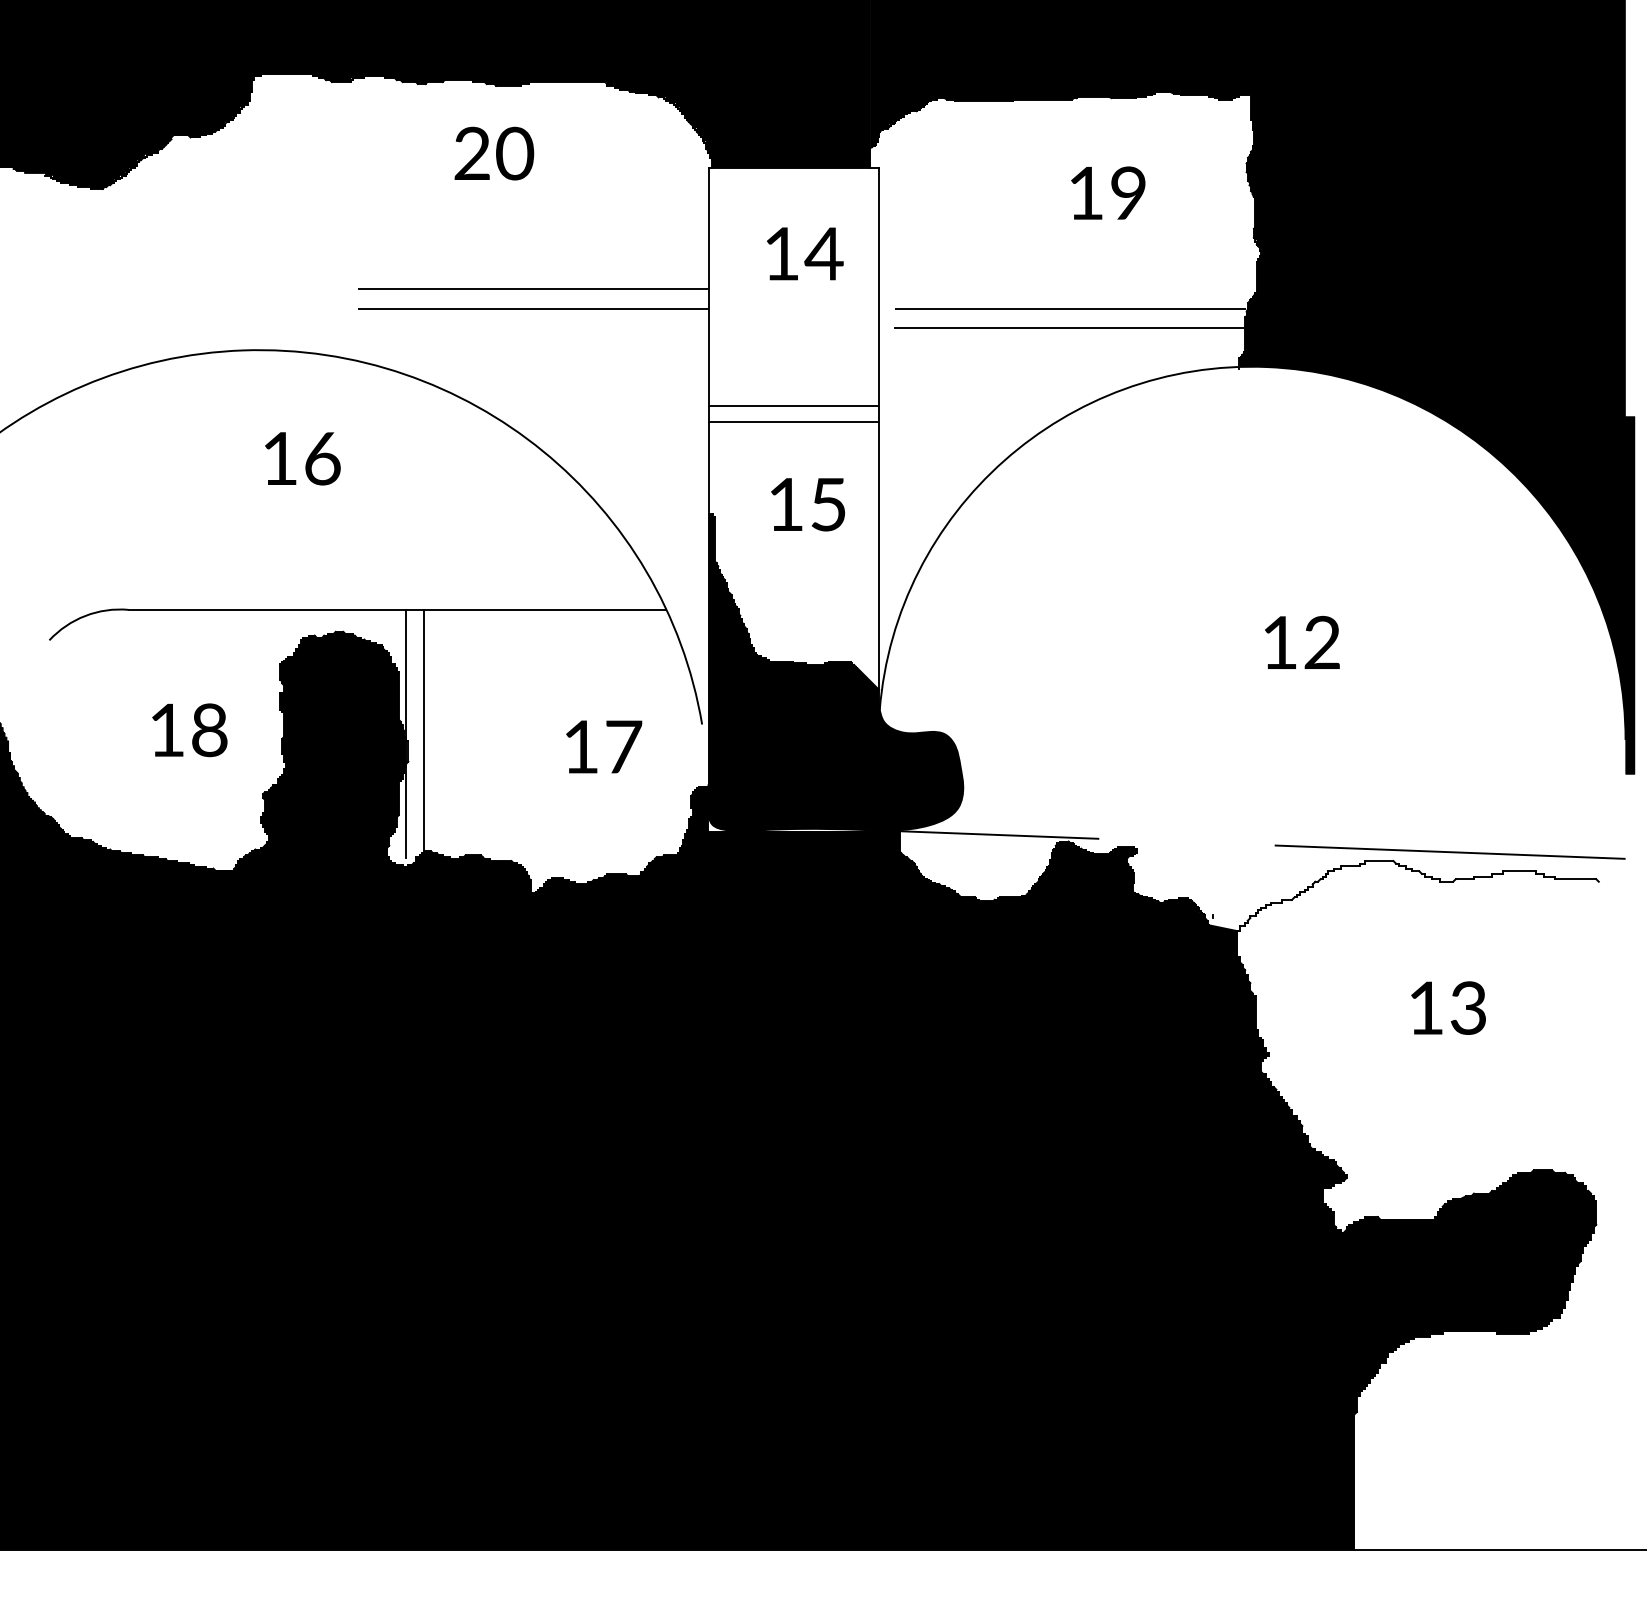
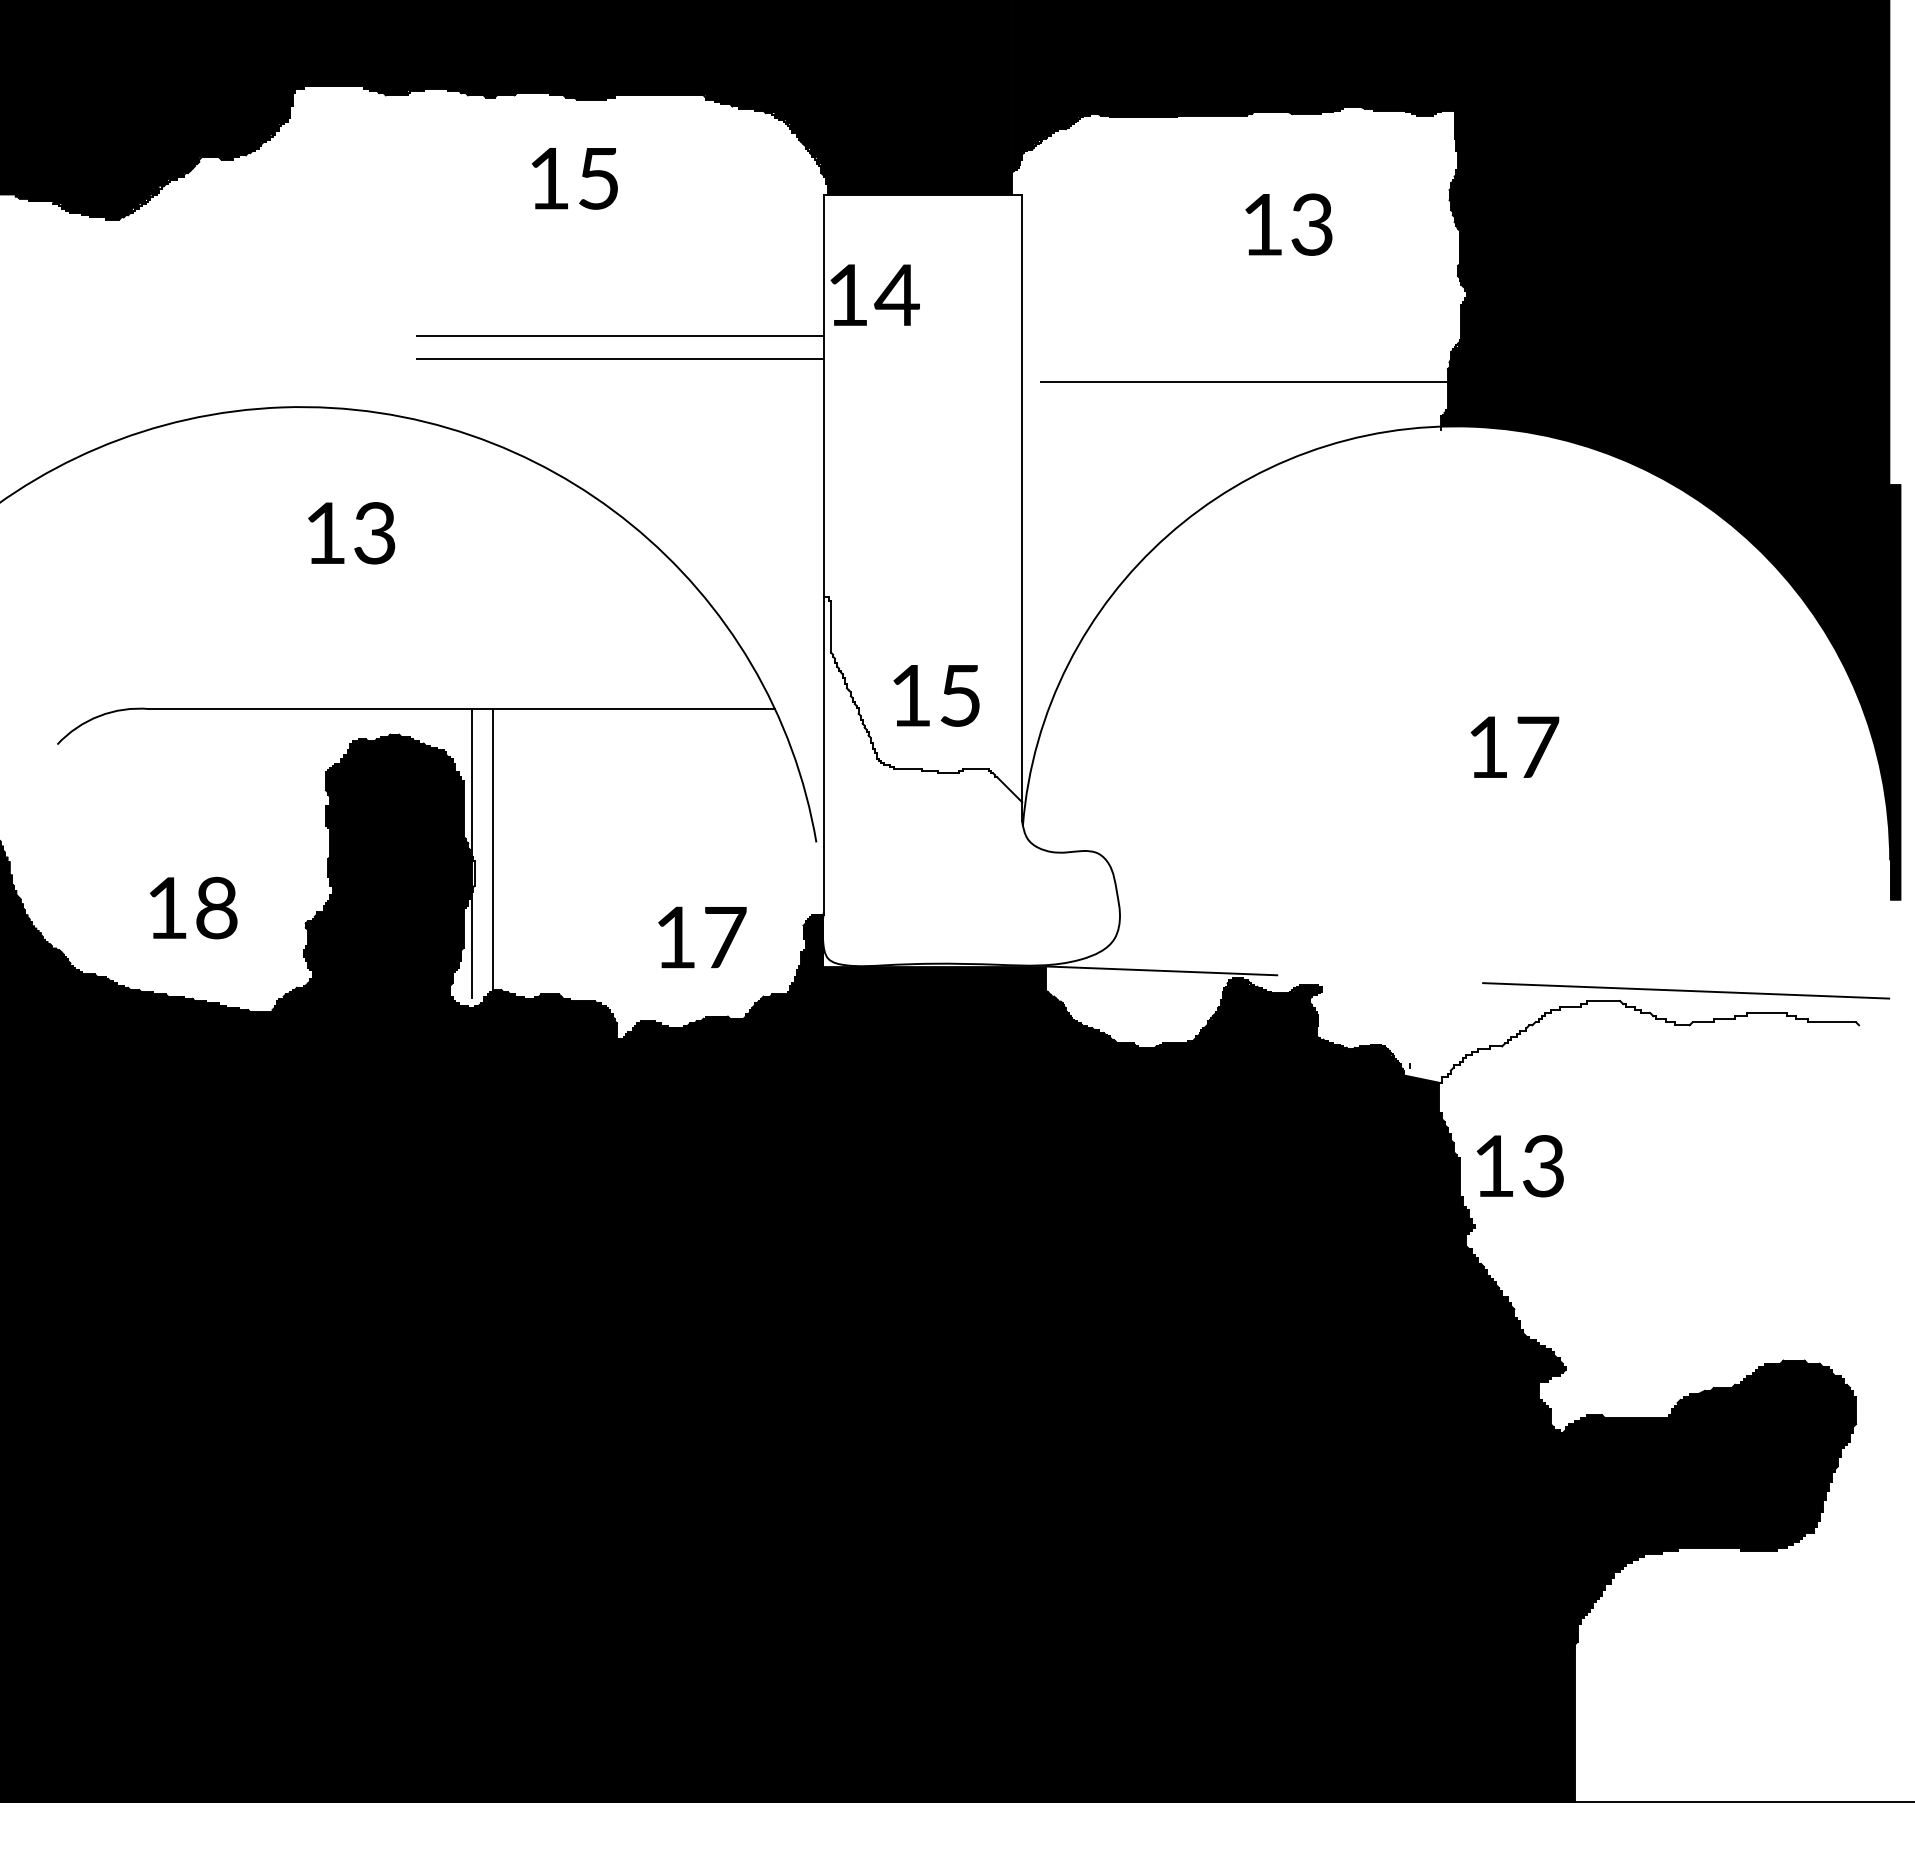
text: (494, 153) -> (574, 178), 20 -> 15
text: (1127, 193) -> (1311, 224), 19 -> 13
text: (804, 253) -> (874, 294), moved
line: (1062, 308) -> (1235, 358), removed
line: (793, 406) -> (922, 472), removed
line: (793, 422) -> (922, 491), removed
text: (322, 458) -> (375, 533), 16 -> 13
text: (808, 504) -> (936, 695), moved
text: (1323, 642) -> (1538, 746), 12 -> 17
fill: (834, 672) -> (970, 781), removed
text: (189, 729) -> (193, 907), moved
text: (604, 746) -> (702, 937), moved
text: (1447, 1008) -> (1519, 1166), moved

